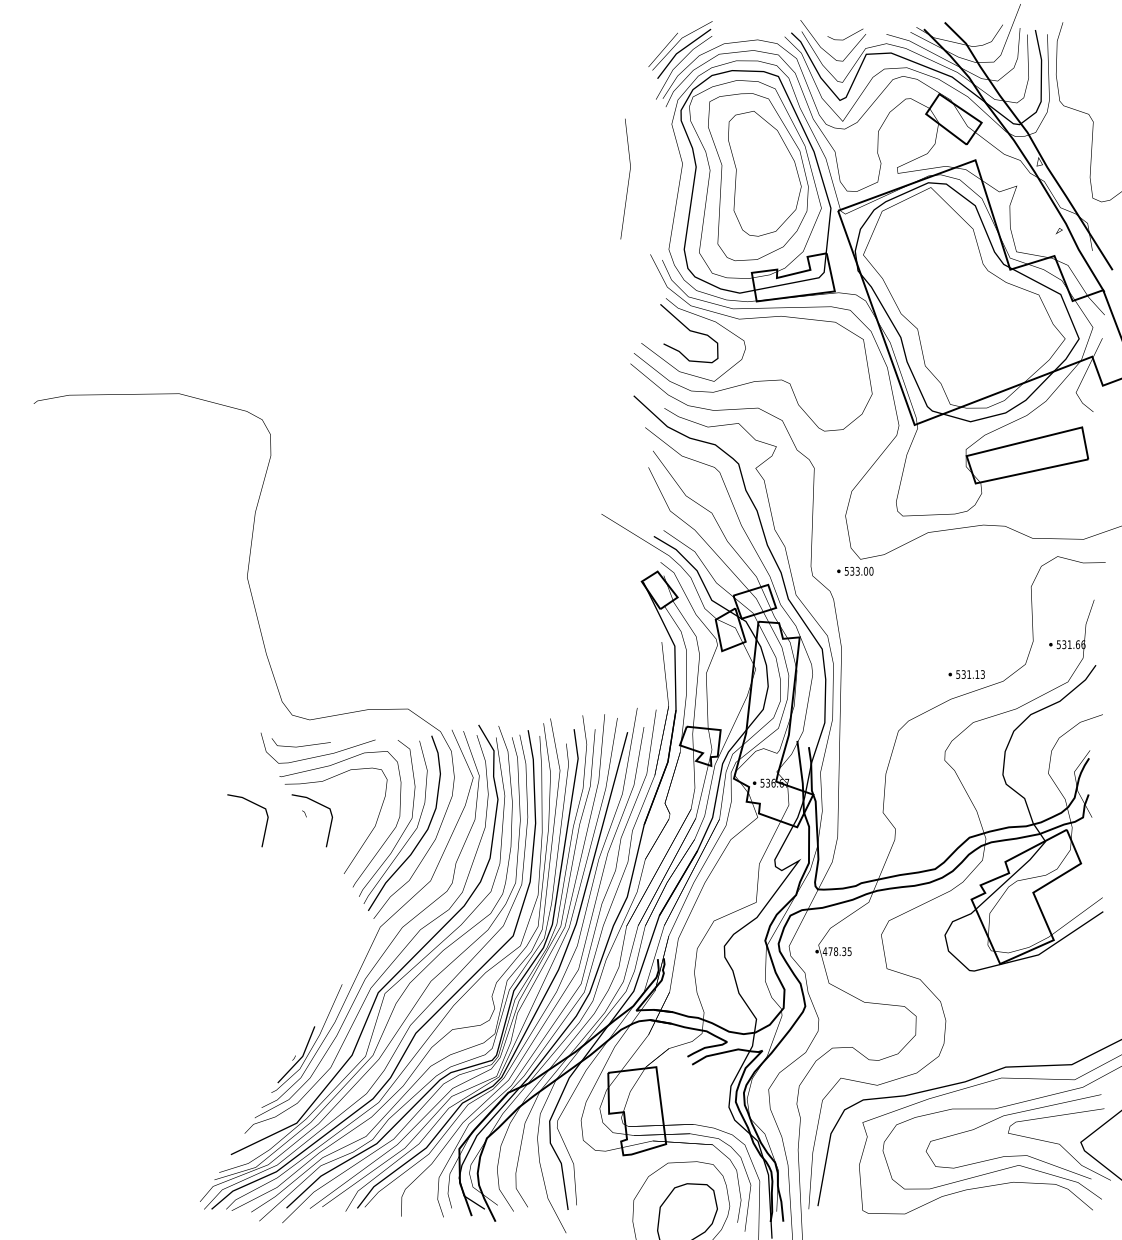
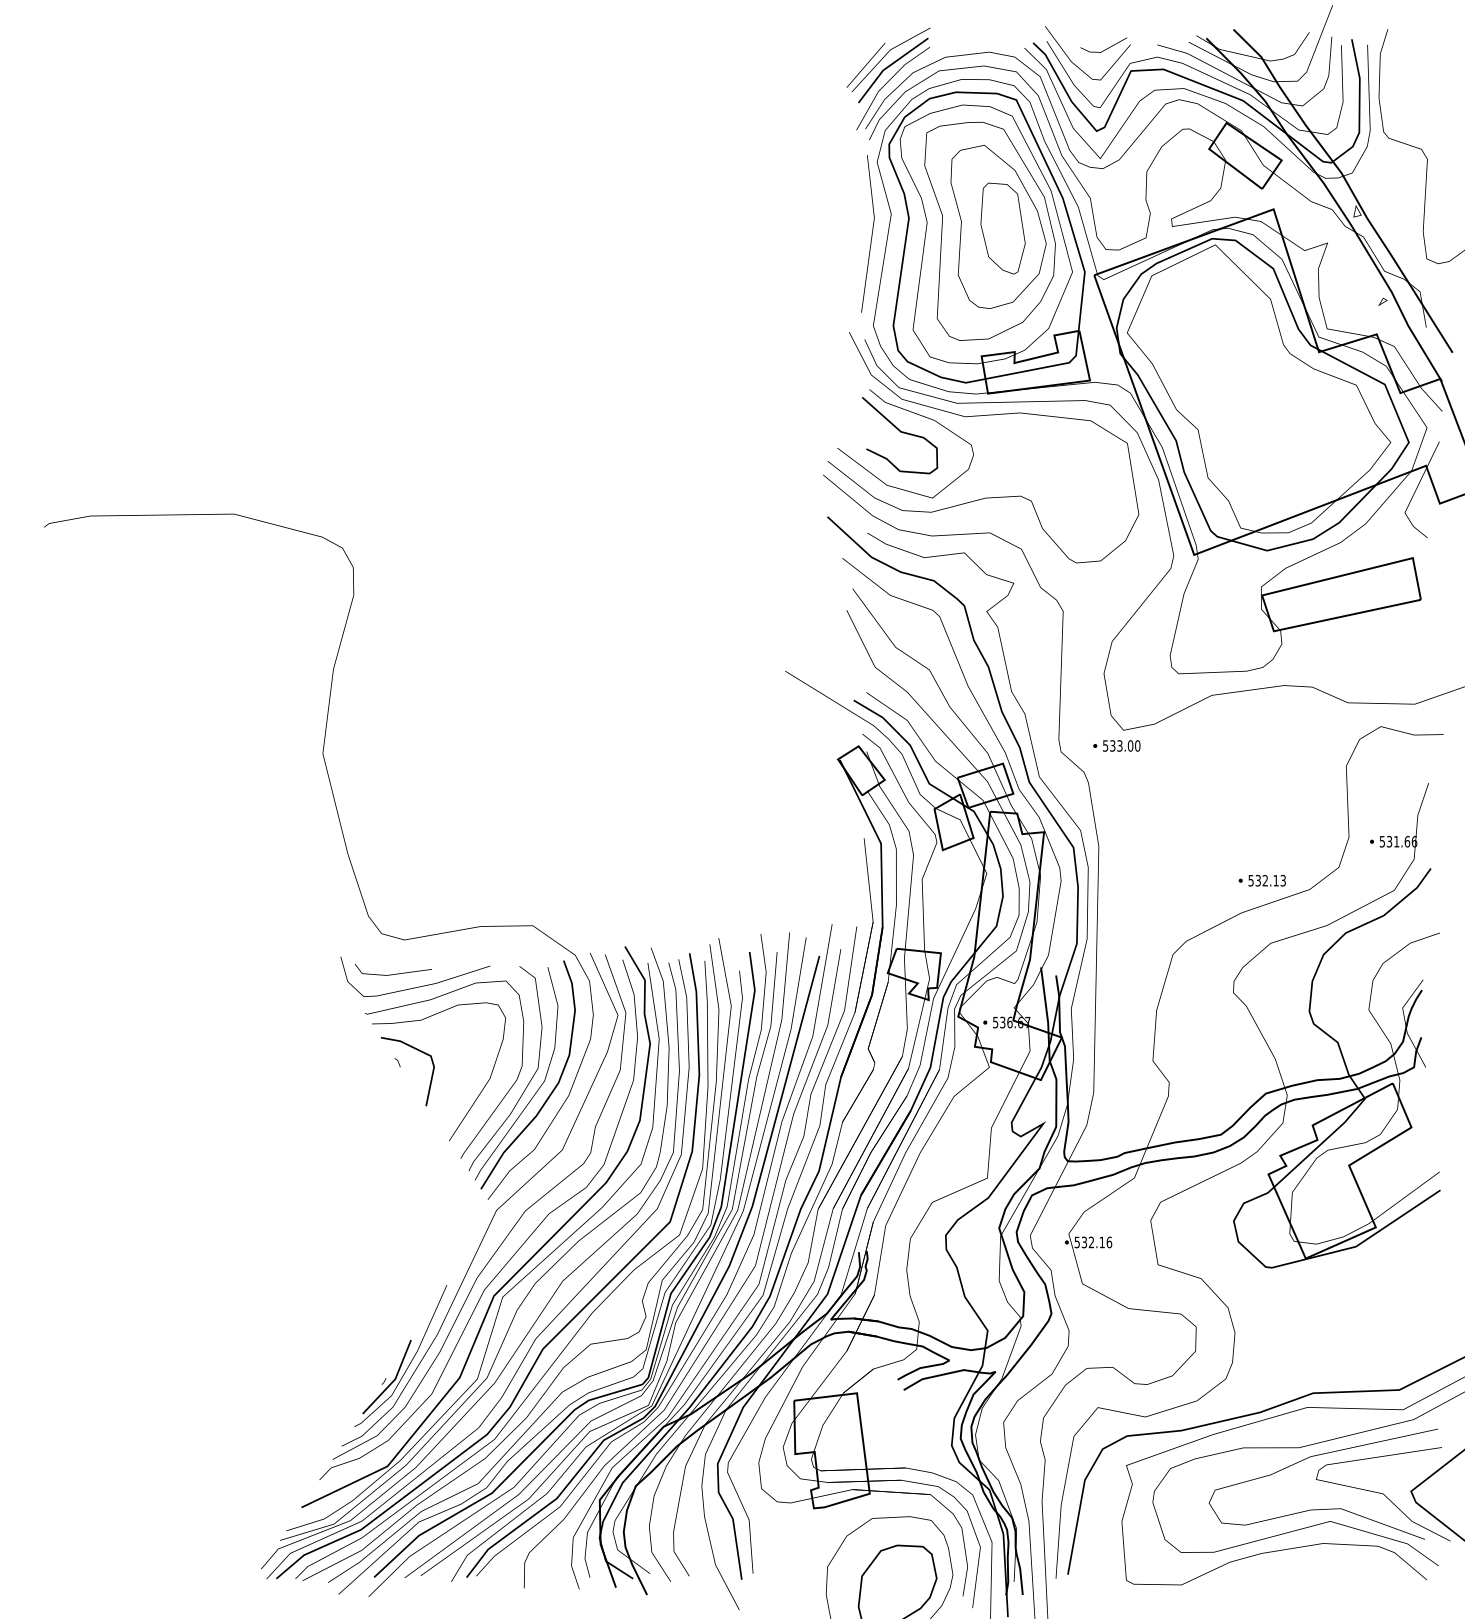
part: (767, 174) -> (1002, 228), added
line: (628, 179) -> (871, 234), moved
text: (968, 674) -> (1264, 880), 531.13 -> 532.13
line: (255, 804) -> (333, 1050), removed
text: (837, 951) -> (1093, 1242), 478.35 -> 532.16

